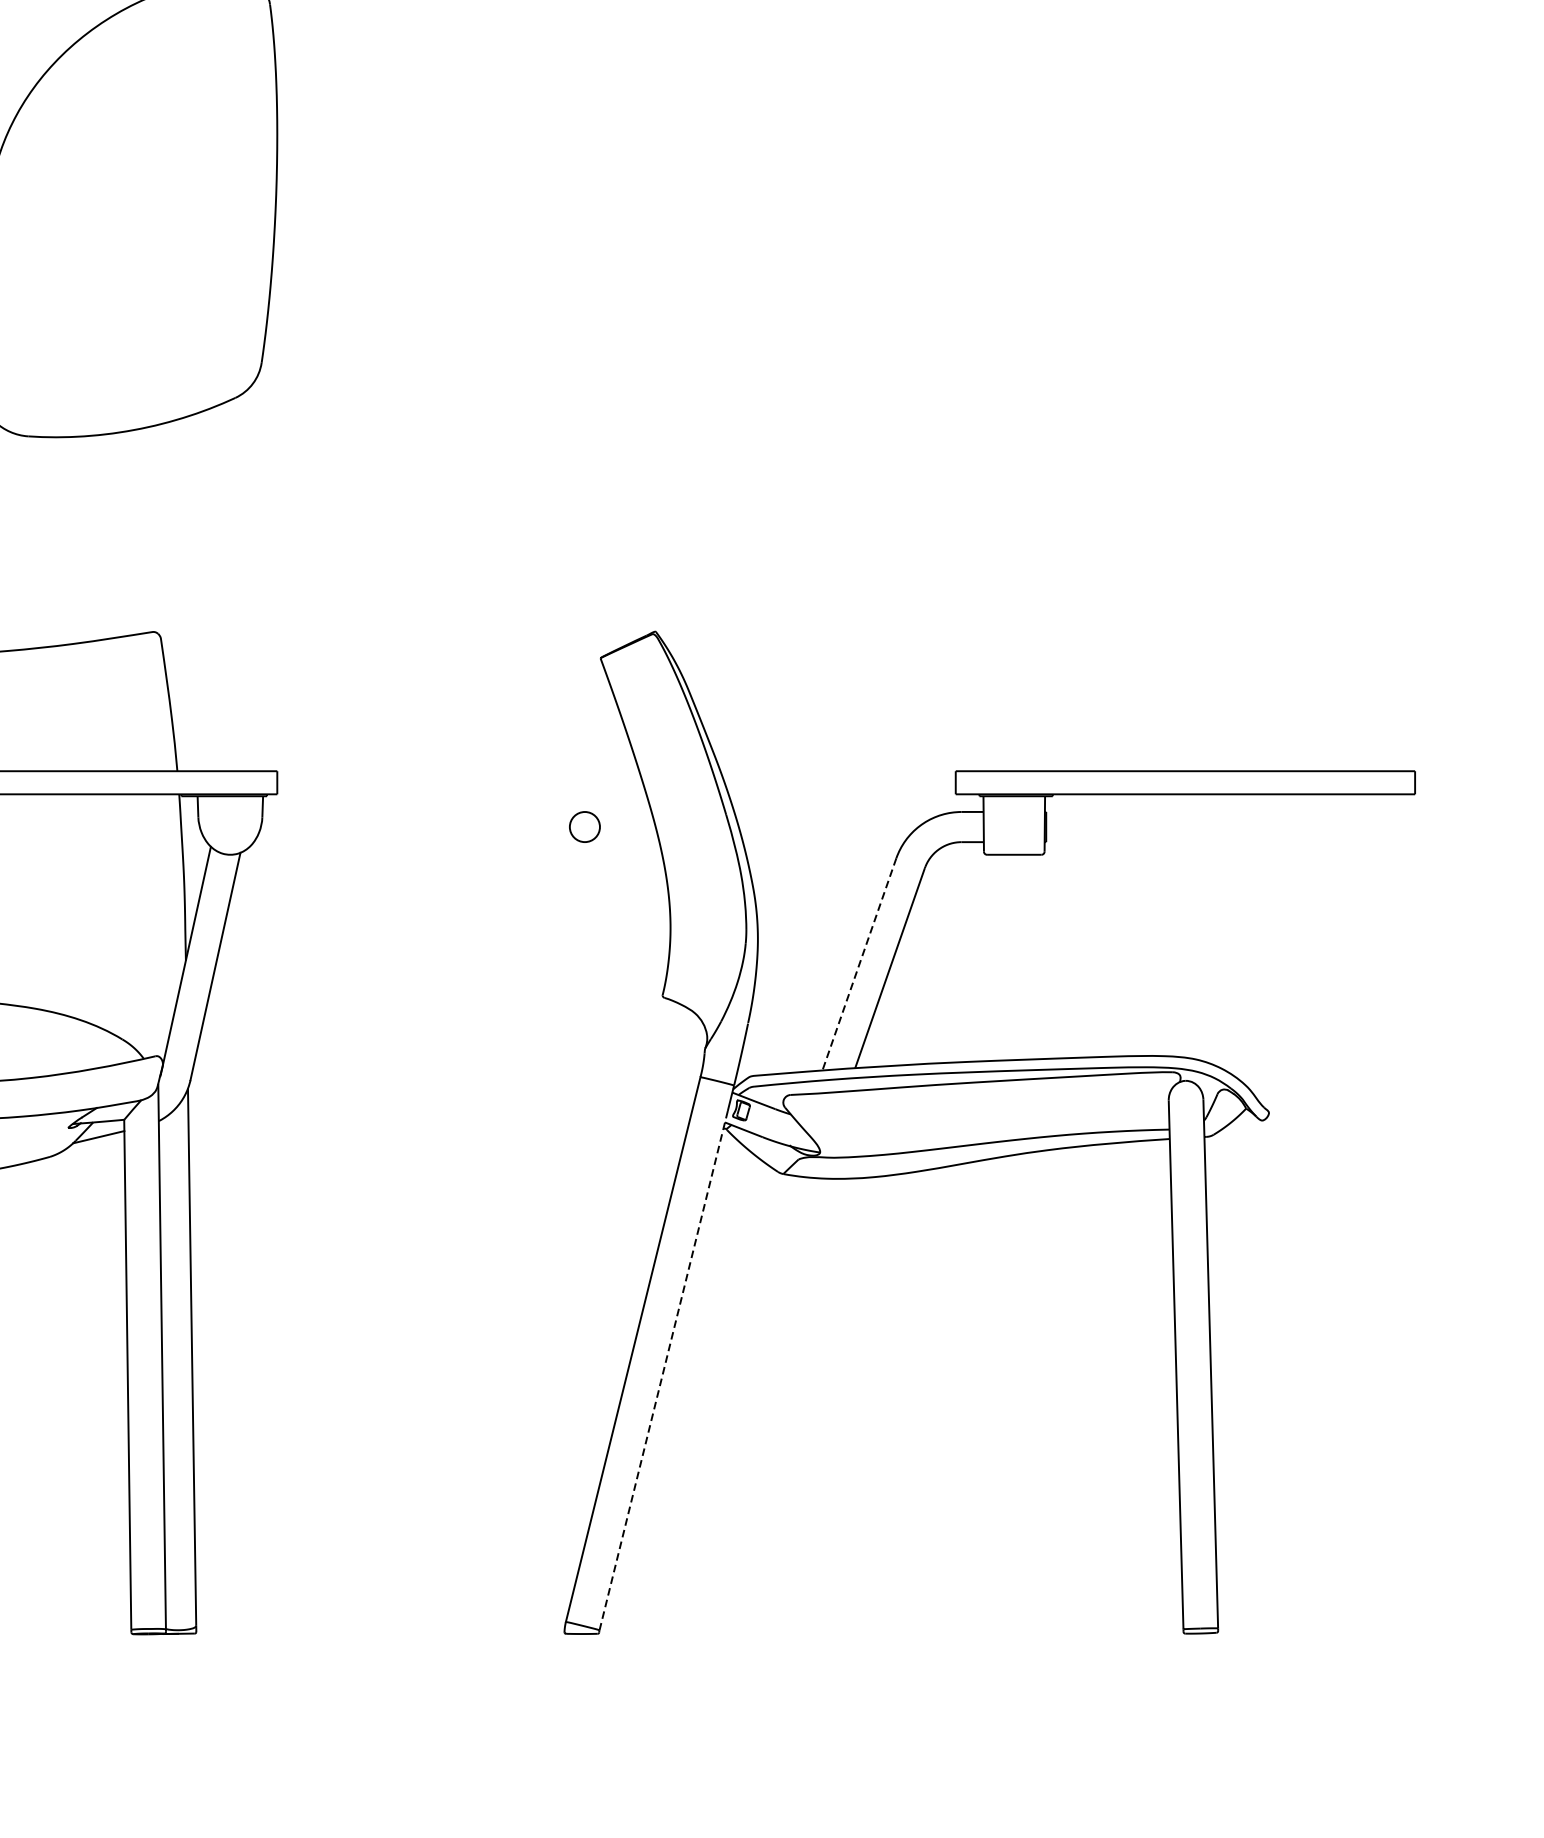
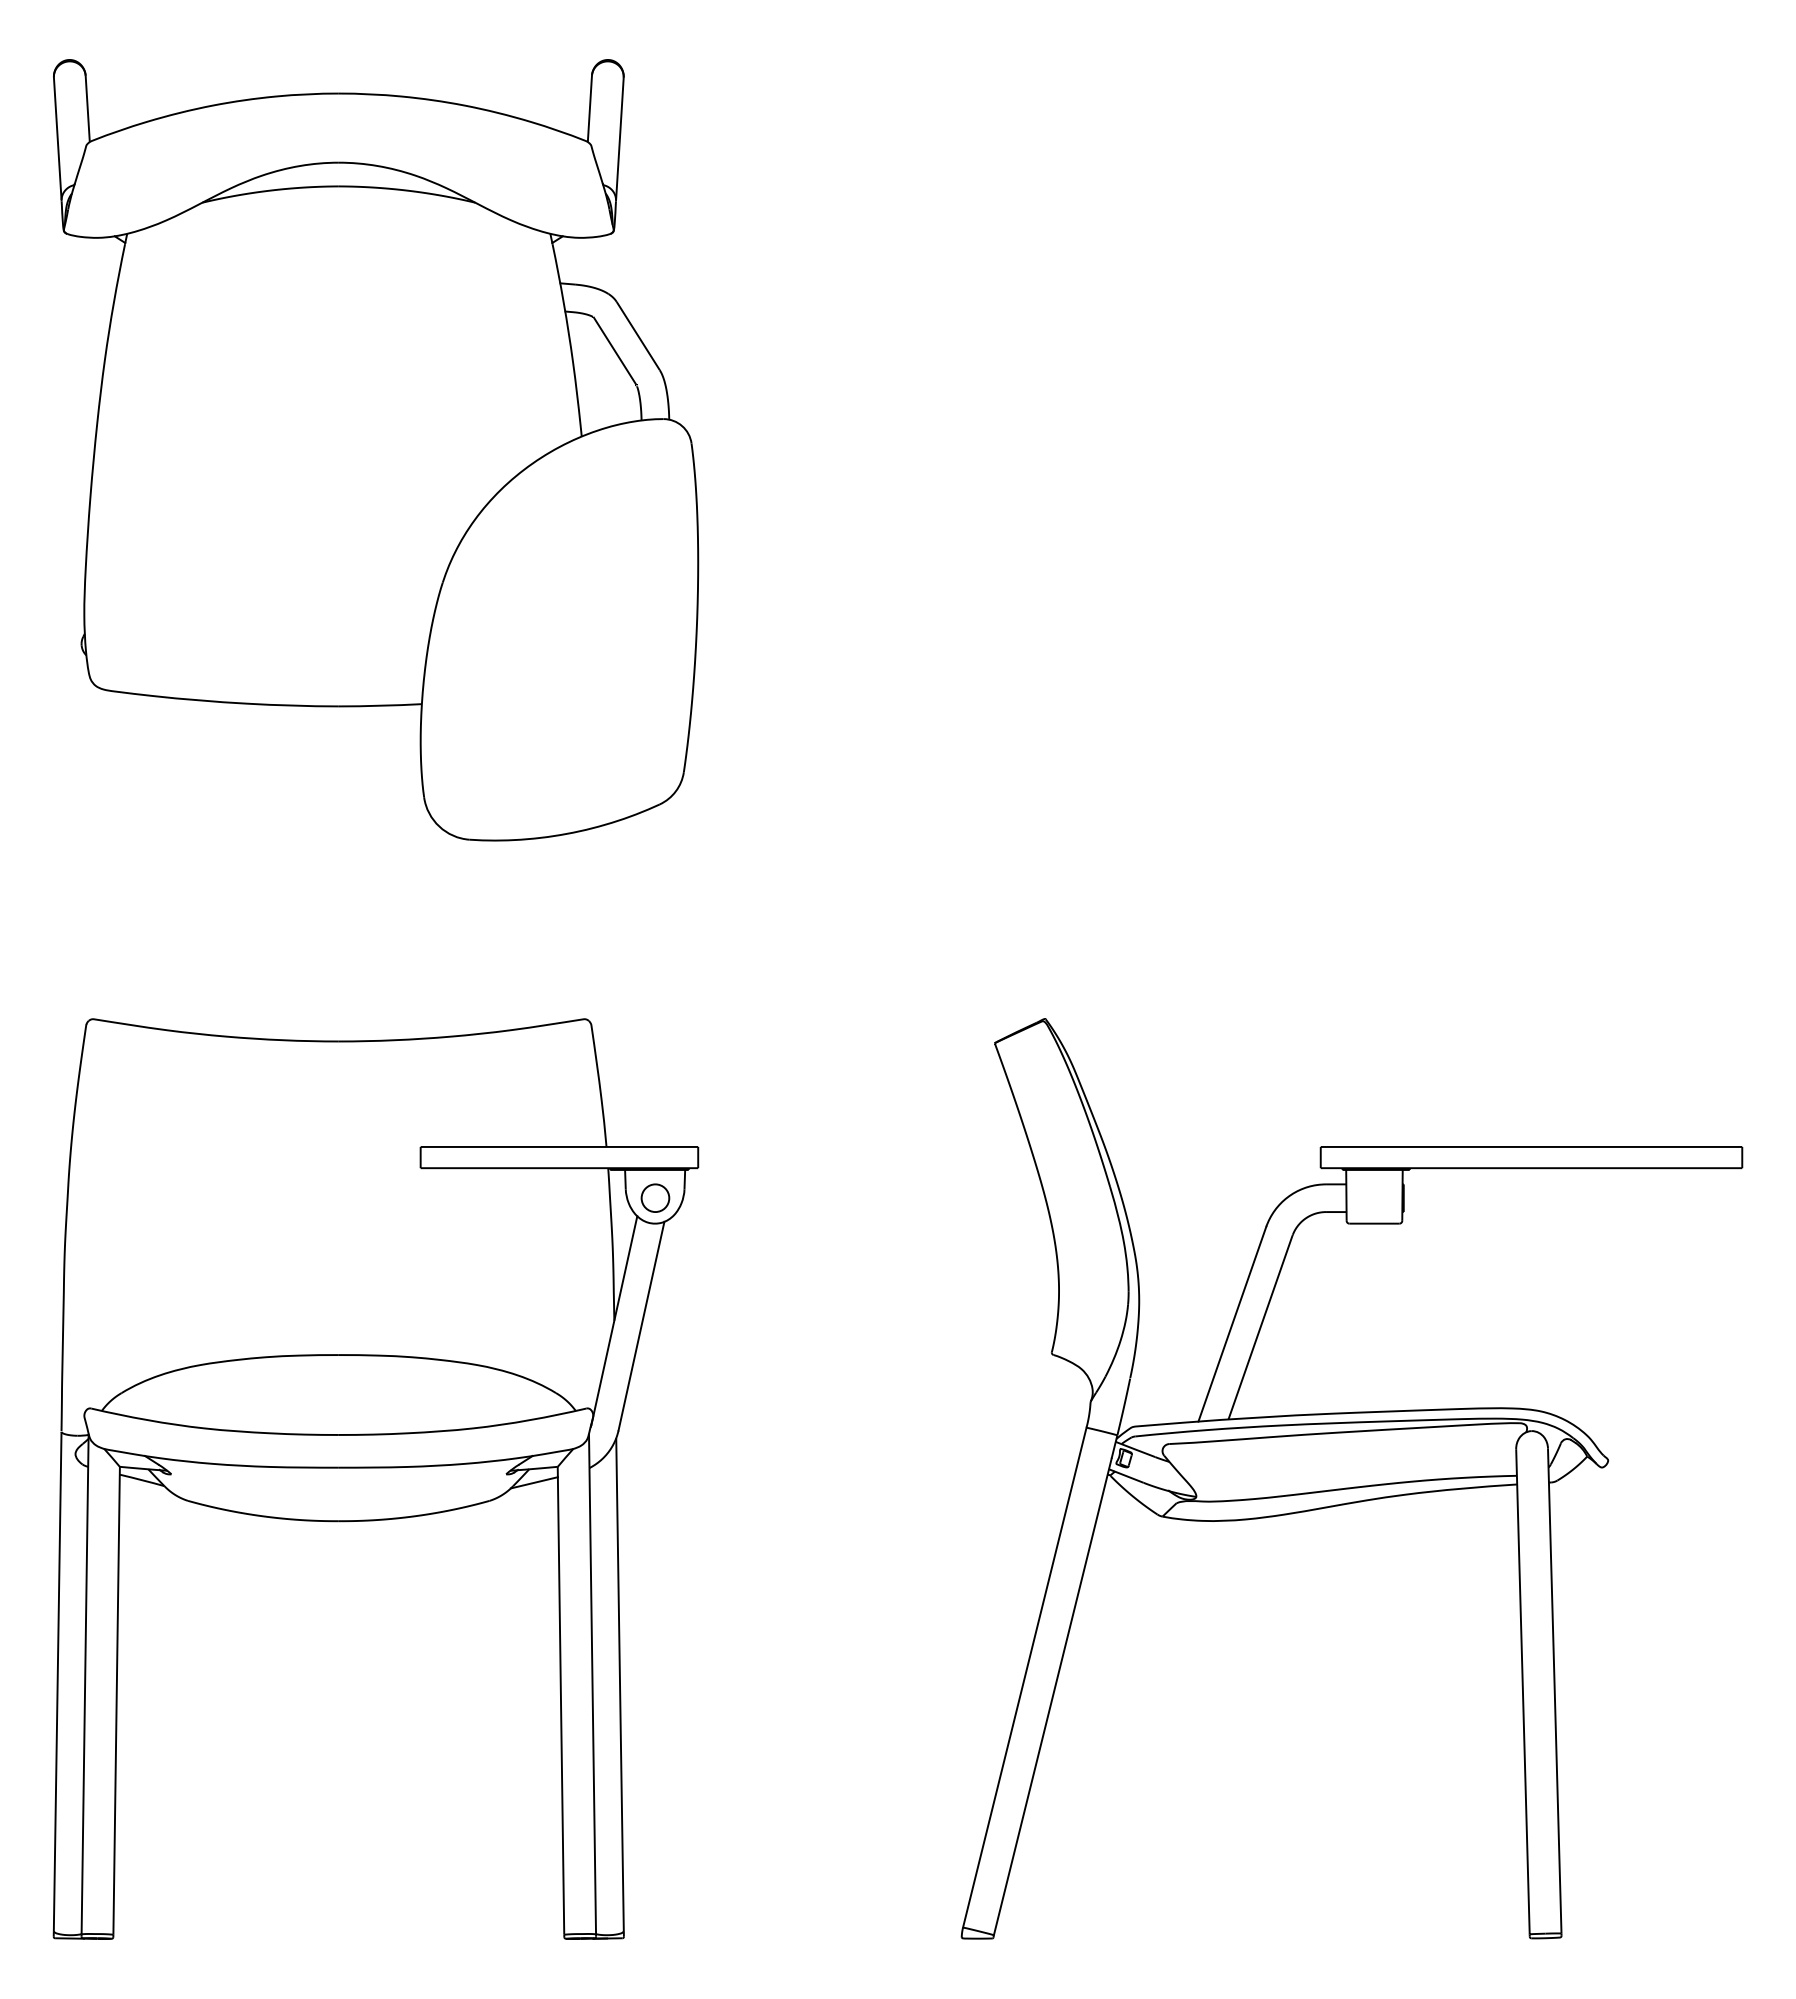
circle: (584, 826) -> (655, 1197), moved
line: (859, 964) -> (1232, 1324), dashed -> solid
line: (663, 1371) -> (1052, 1697), dashed -> solid

